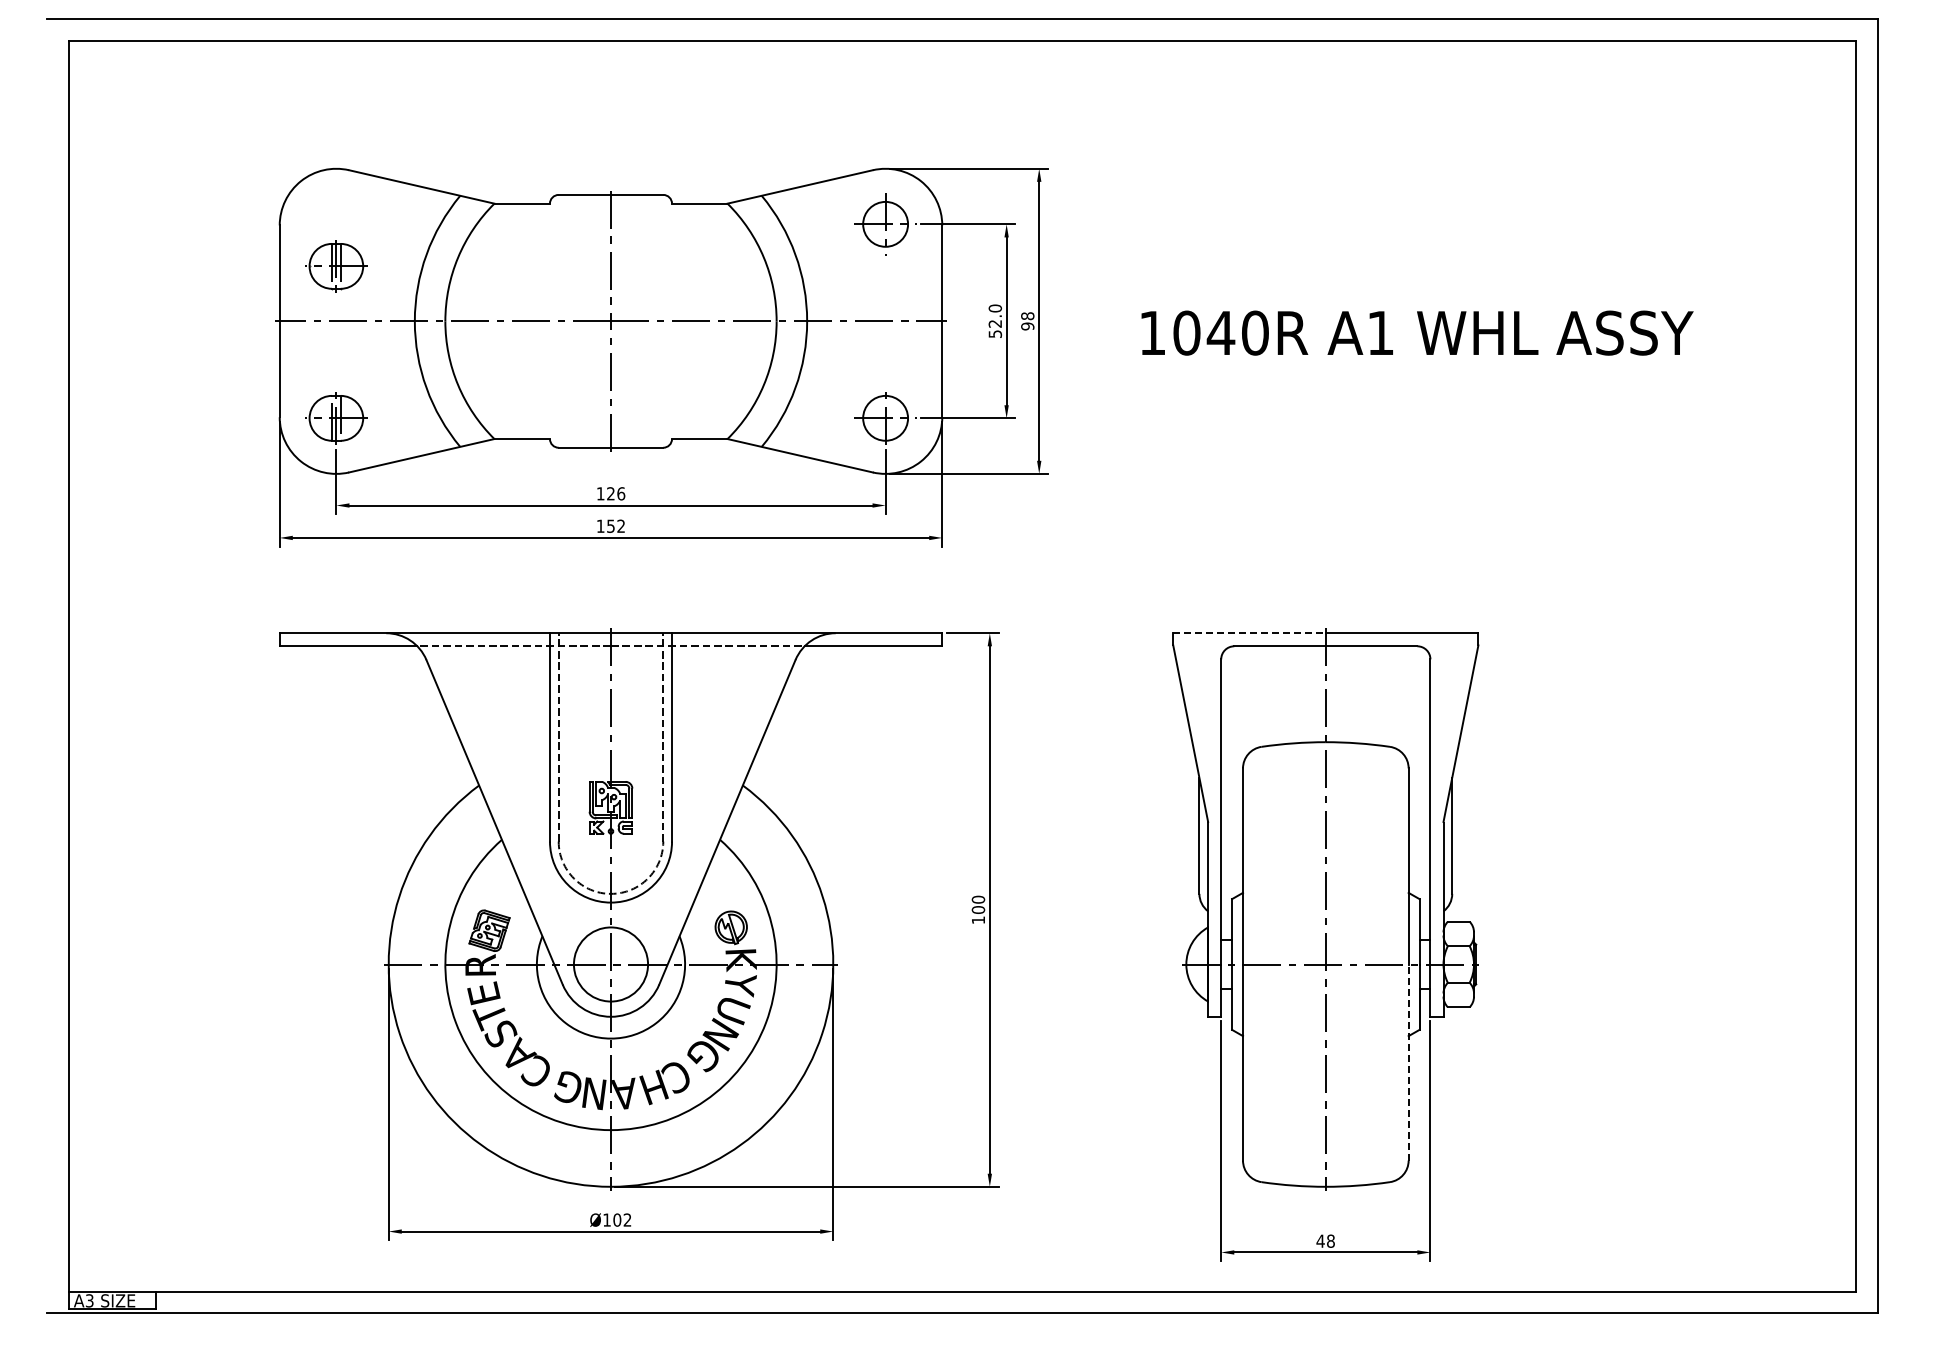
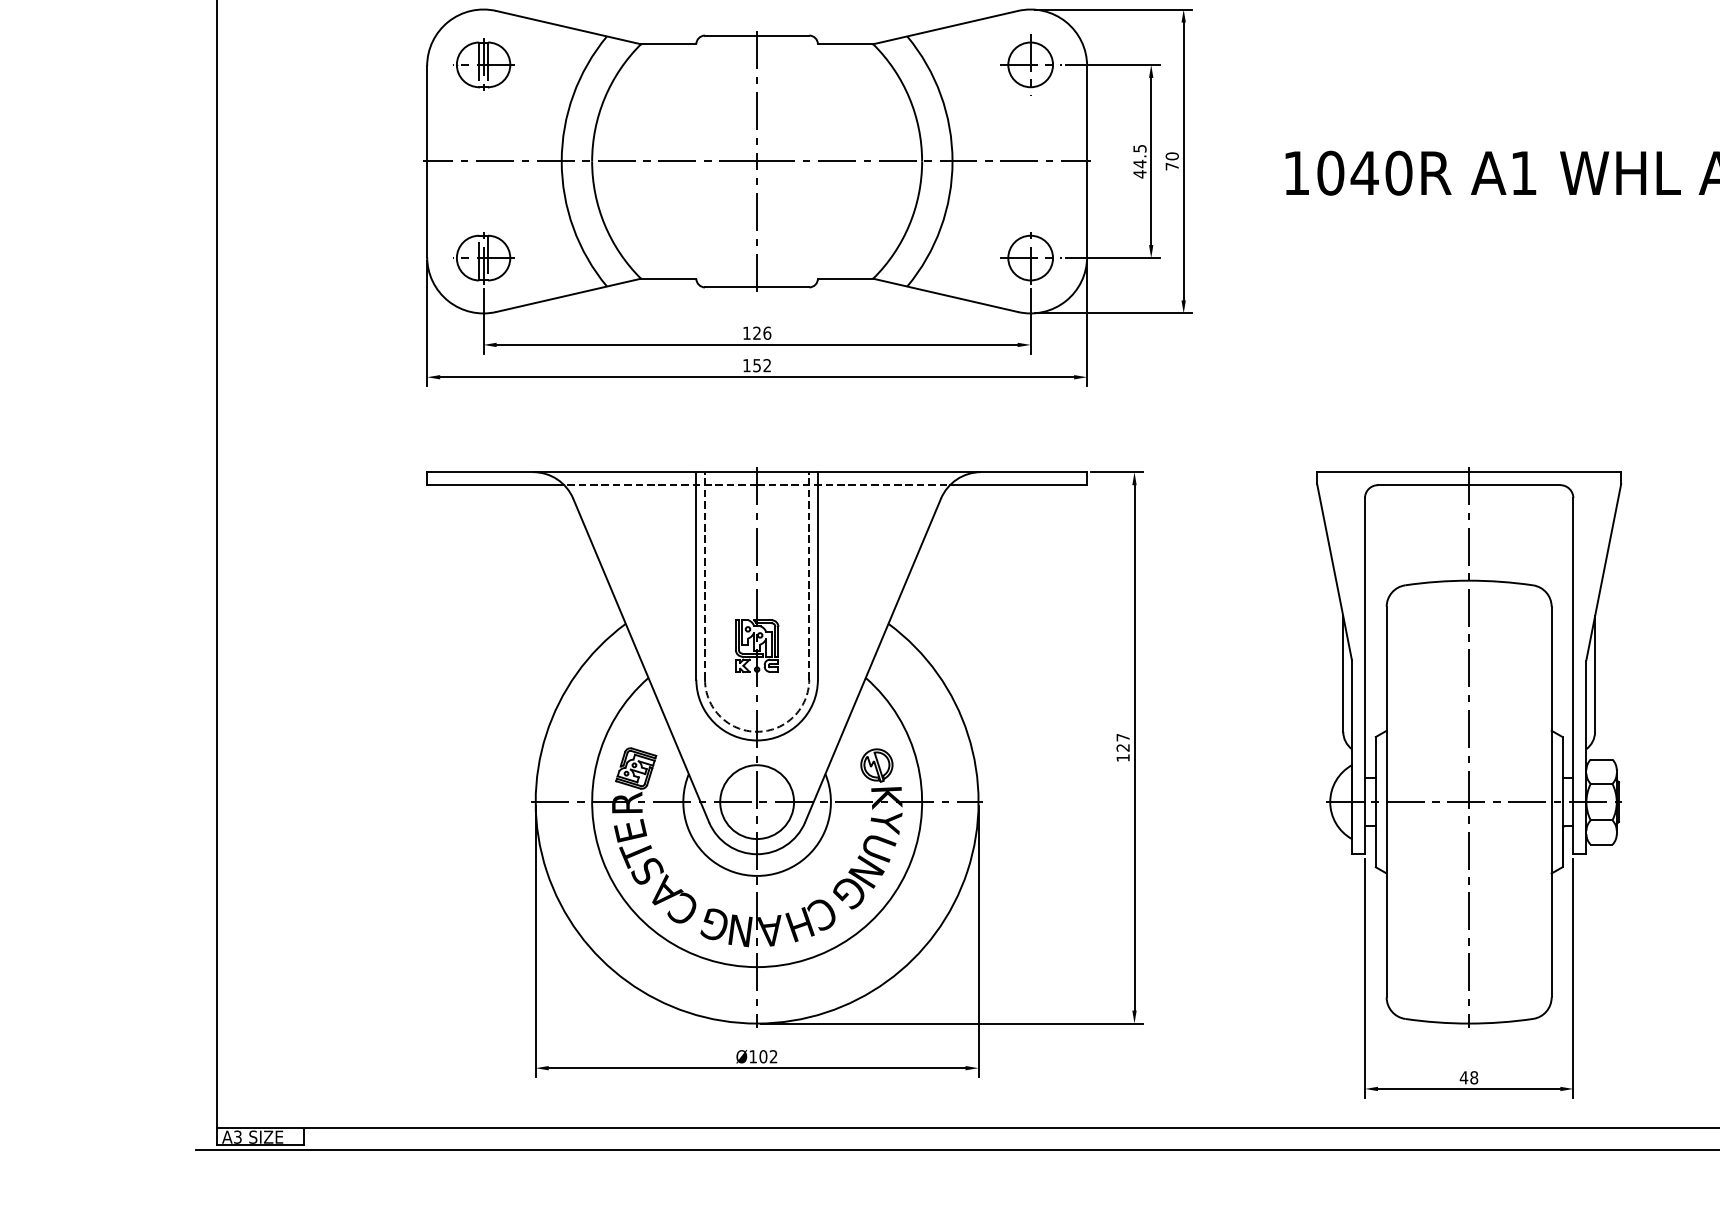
part: (336, 266) -> (483, 65), moved
text: (995, 321) -> (1140, 161), 52.0 -> 44.5
text: (1027, 321) -> (1172, 161), 98 -> 70
line: (1250, 633) -> (1394, 472), dashed -> solid
text: (978, 904) -> (1123, 742), 100 -> 127
line: (1408, 1062) -> (1551, 899), dashed -> solid

